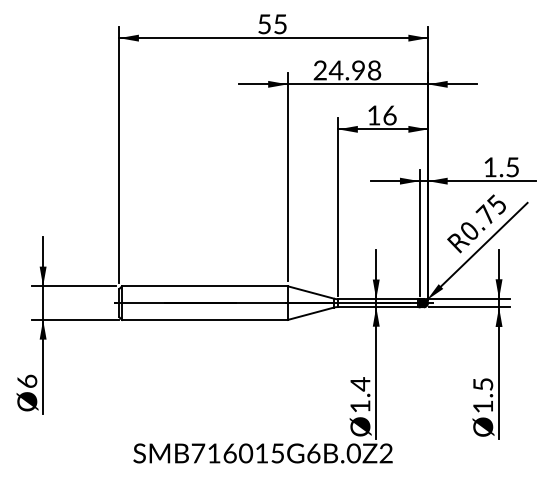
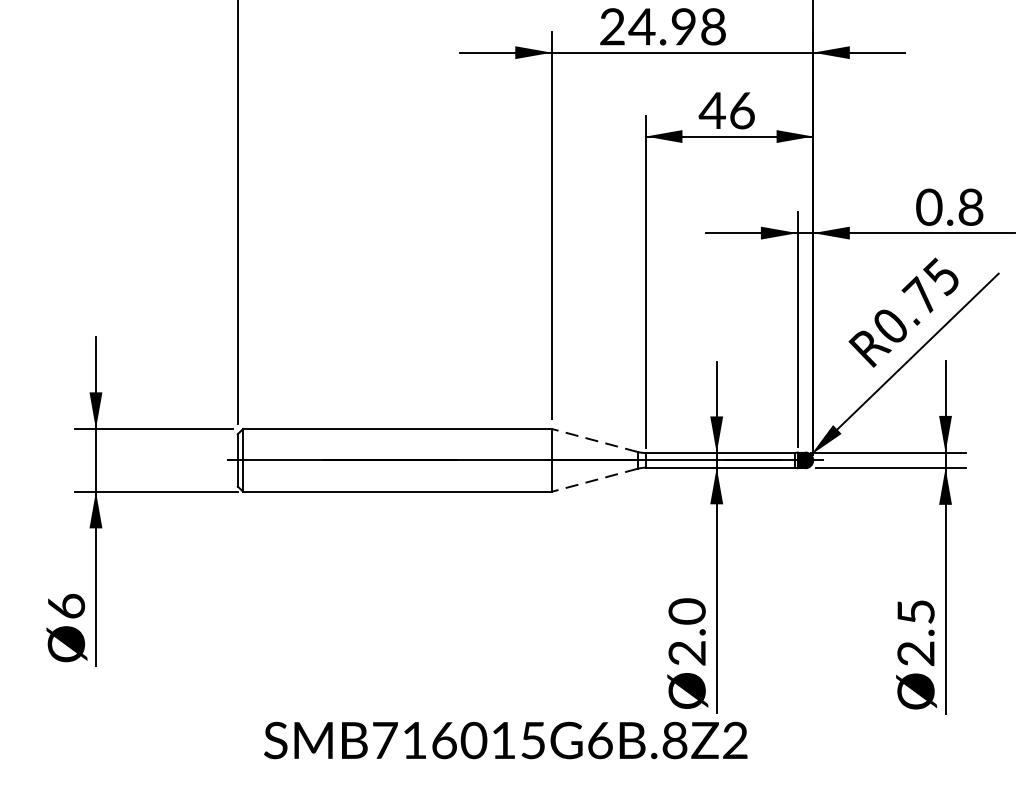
text: (373, 115) -> (711, 110), 16 -> 46
text: (501, 167) -> (950, 207), 1.5 -> 0.8
line: (310, 292) -> (594, 440), solid -> dashed
line: (310, 313) -> (594, 479), solid -> dashed
text: (360, 395) -> (687, 632), 1.4 -> 2.0
text: (482, 406) -> (914, 653), 1.5 -> 2.5
text: (353, 453) -> (674, 740), SMB716015G6B.0Z2 -> SMB716015G6B.8Z2

